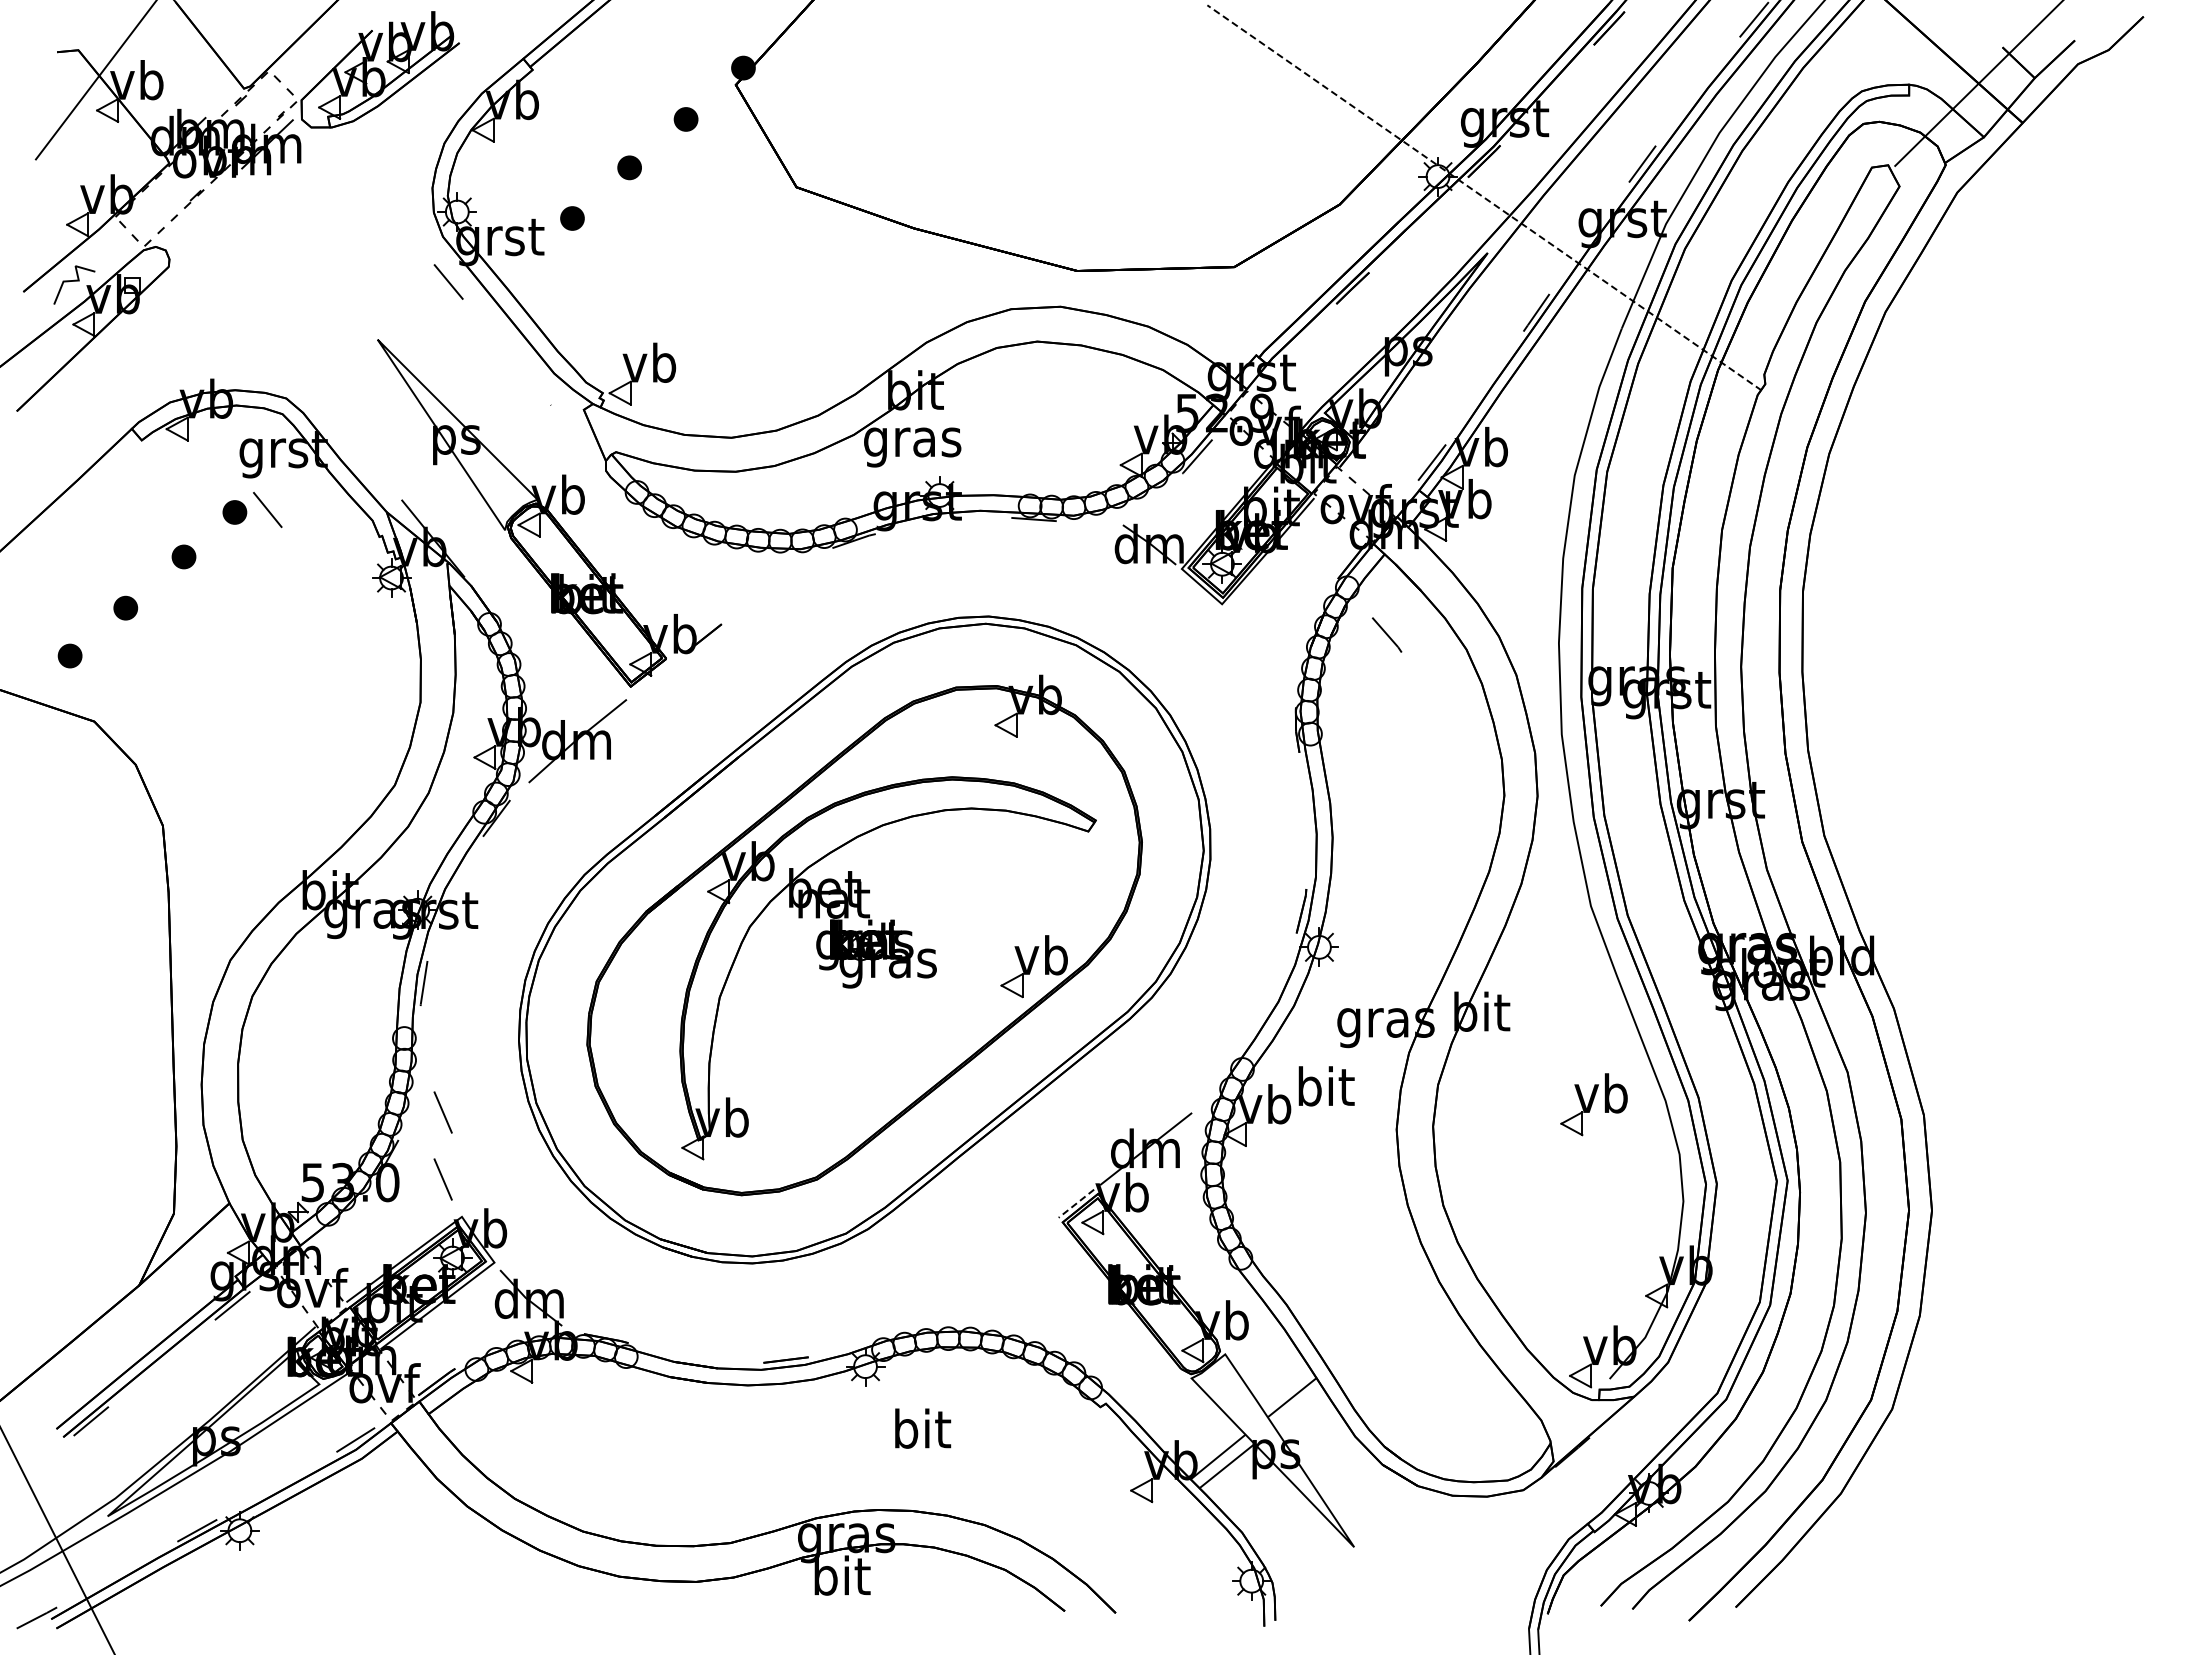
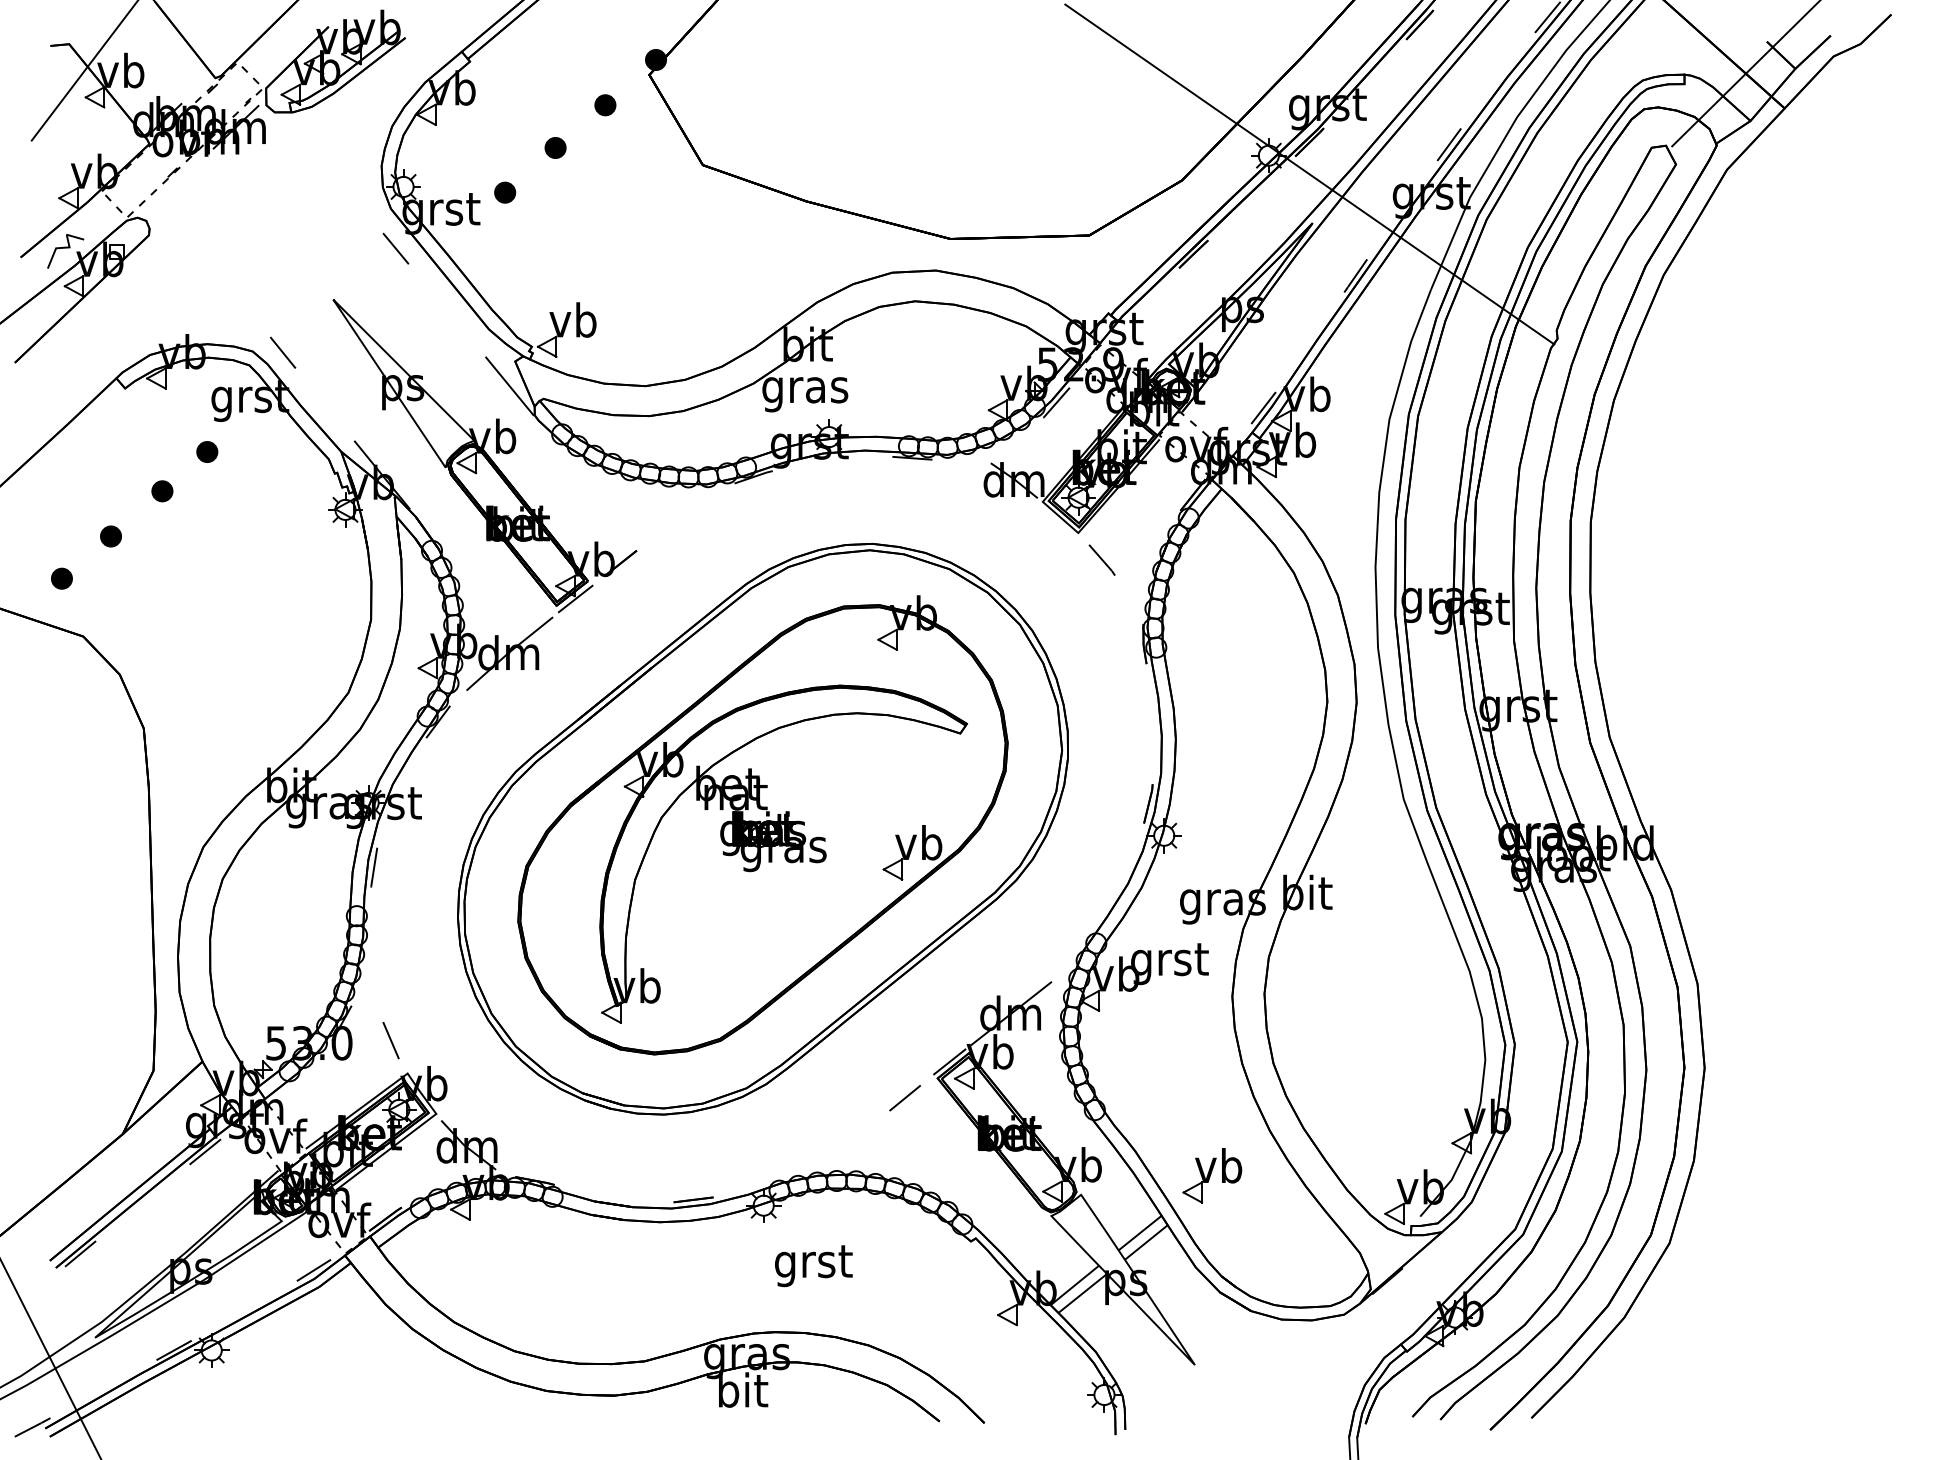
line: (1484, 197) -> (1309, 174), dashed -> solid
line: (577, 437) -> (509, 385), added
line: (267, 509) -> (282, 352), moved
line: (1386, 634) -> (1101, 559), moved
line: (652, 678) -> (575, 598), added
text: (1325, 1091) -> (1169, 962), bit -> grst
part: (1593, 1104) -> (1211, 1175), moved
line: (442, 1112) -> (390, 981), removed
line: (1076, 1203) -> (949, 1061), dashed -> solid
line: (1025, 1244) -> (904, 1097), added
line: (1299, 1408) -> (1146, 1242), added
text: (922, 1433) -> (813, 1264), bit -> grst

